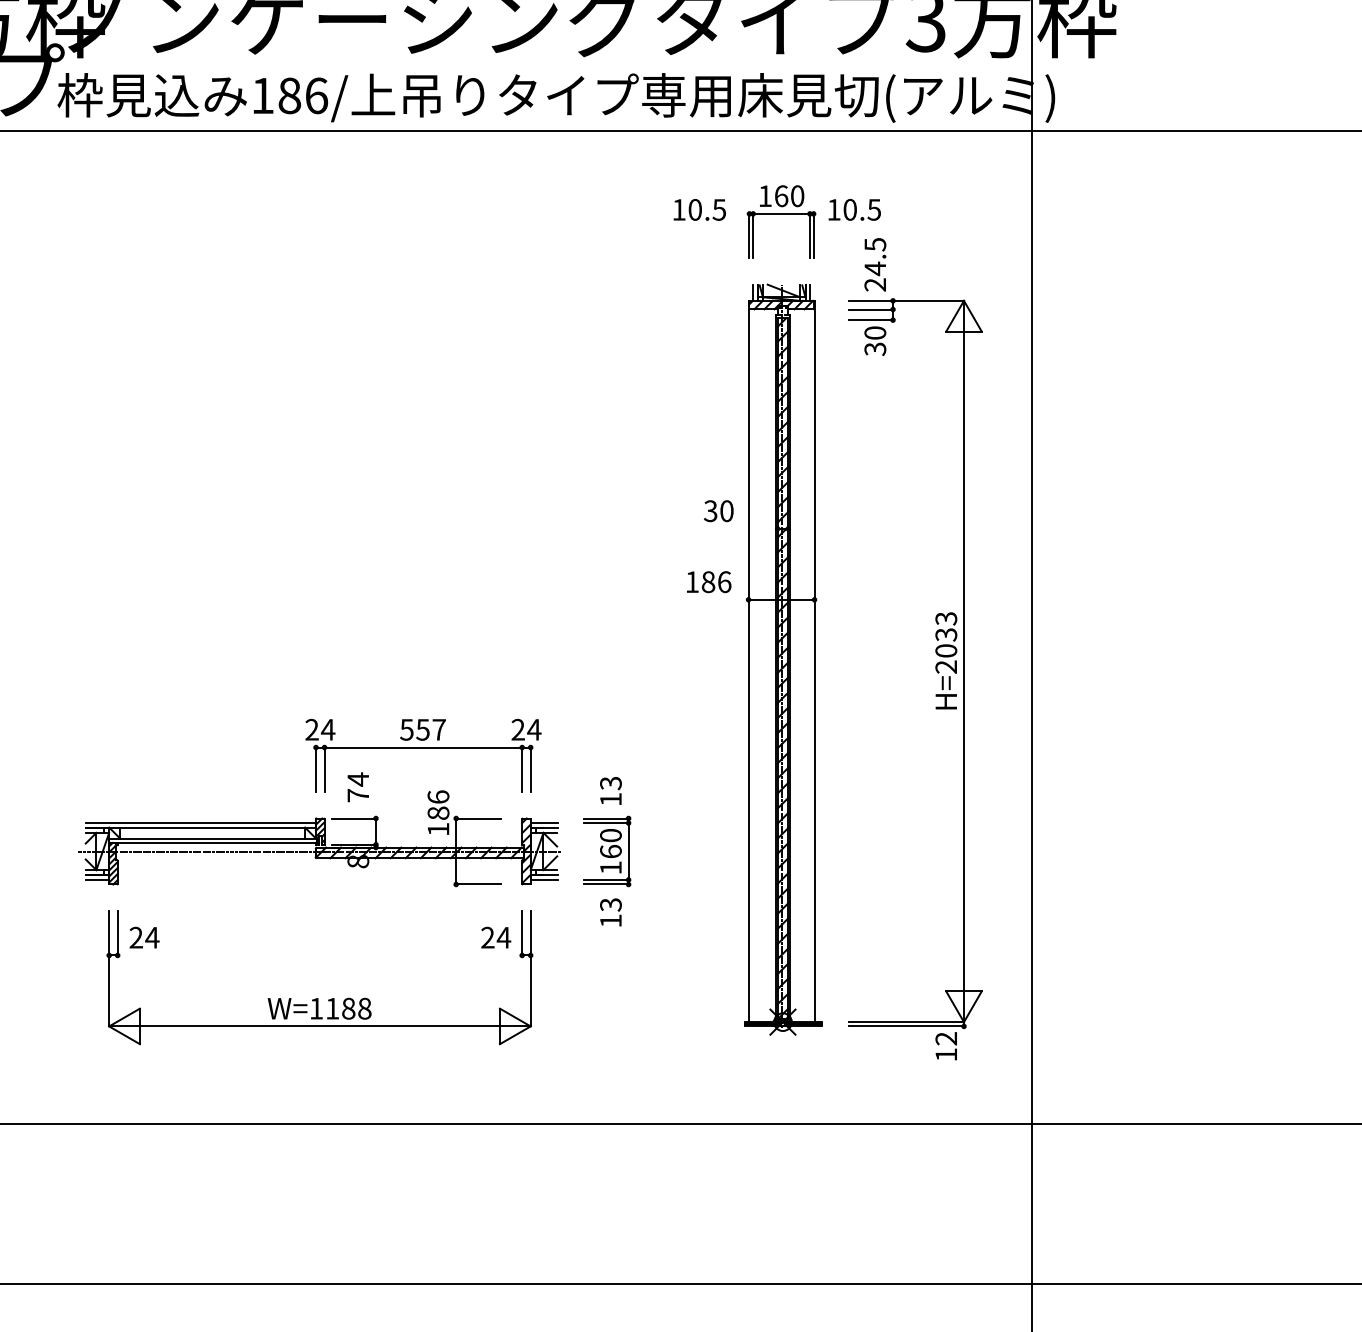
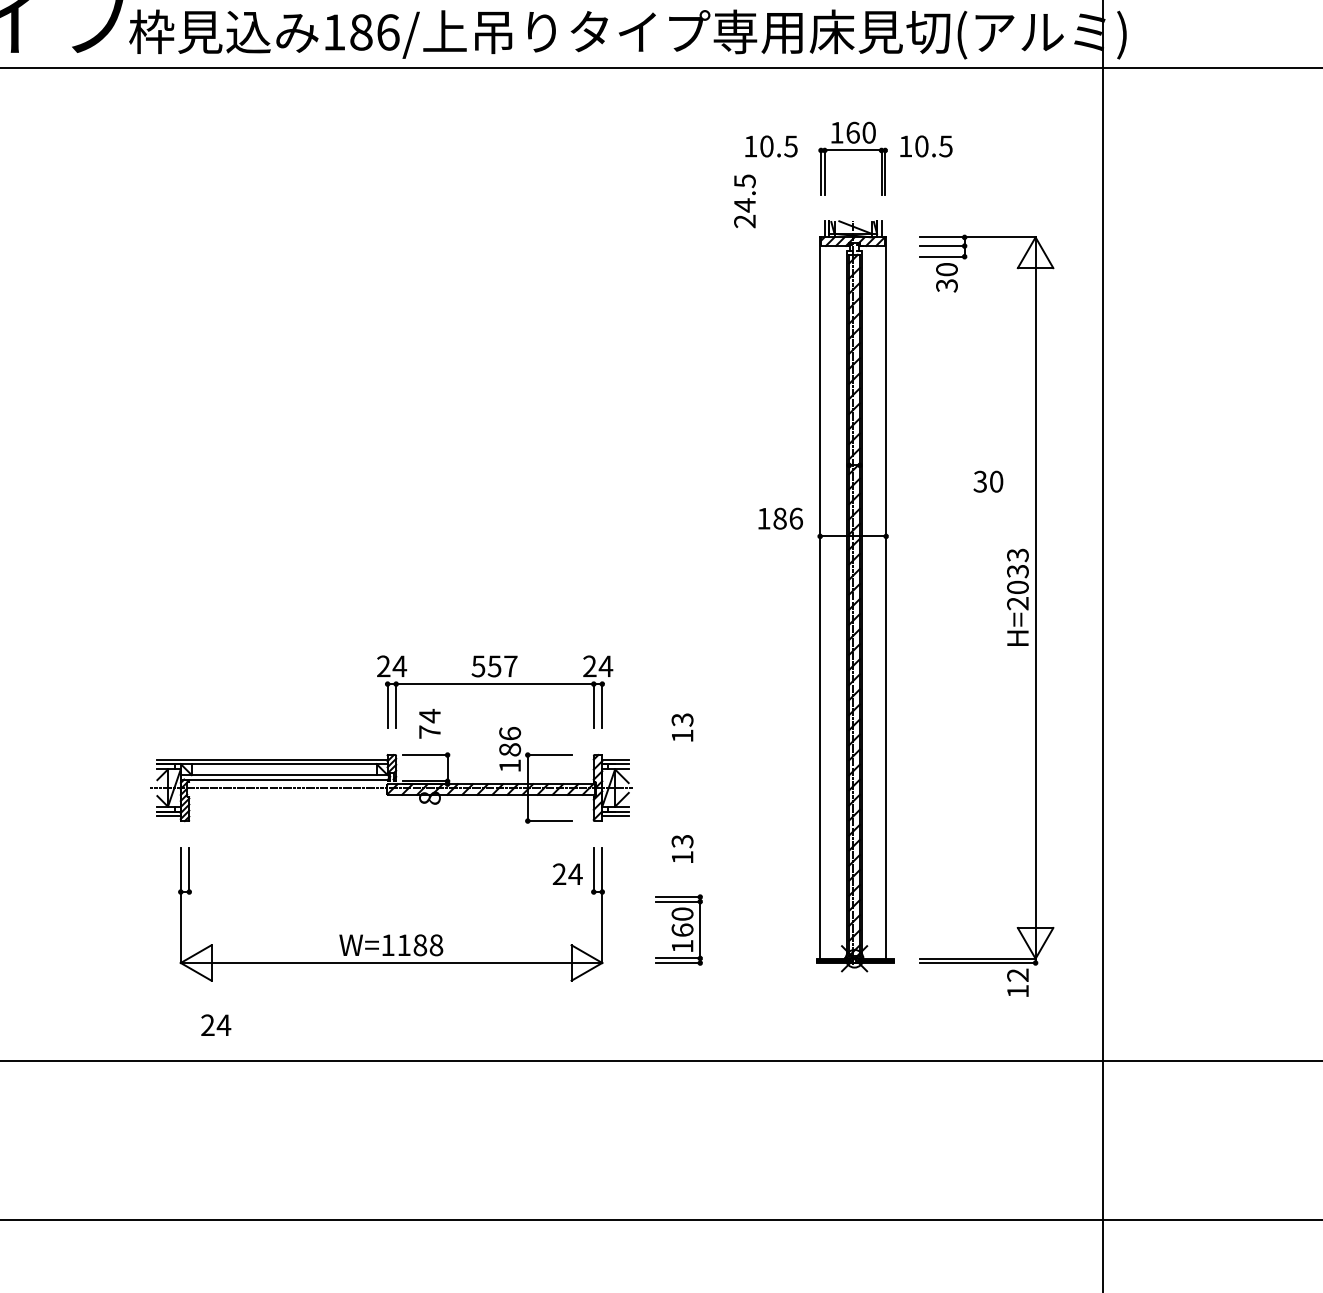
text: (875, 264) -> (745, 201), moved
text: (718, 511) -> (988, 482), moved
part: (607, 851) -> (679, 930), moved
text: (144, 937) -> (216, 1025), moved

